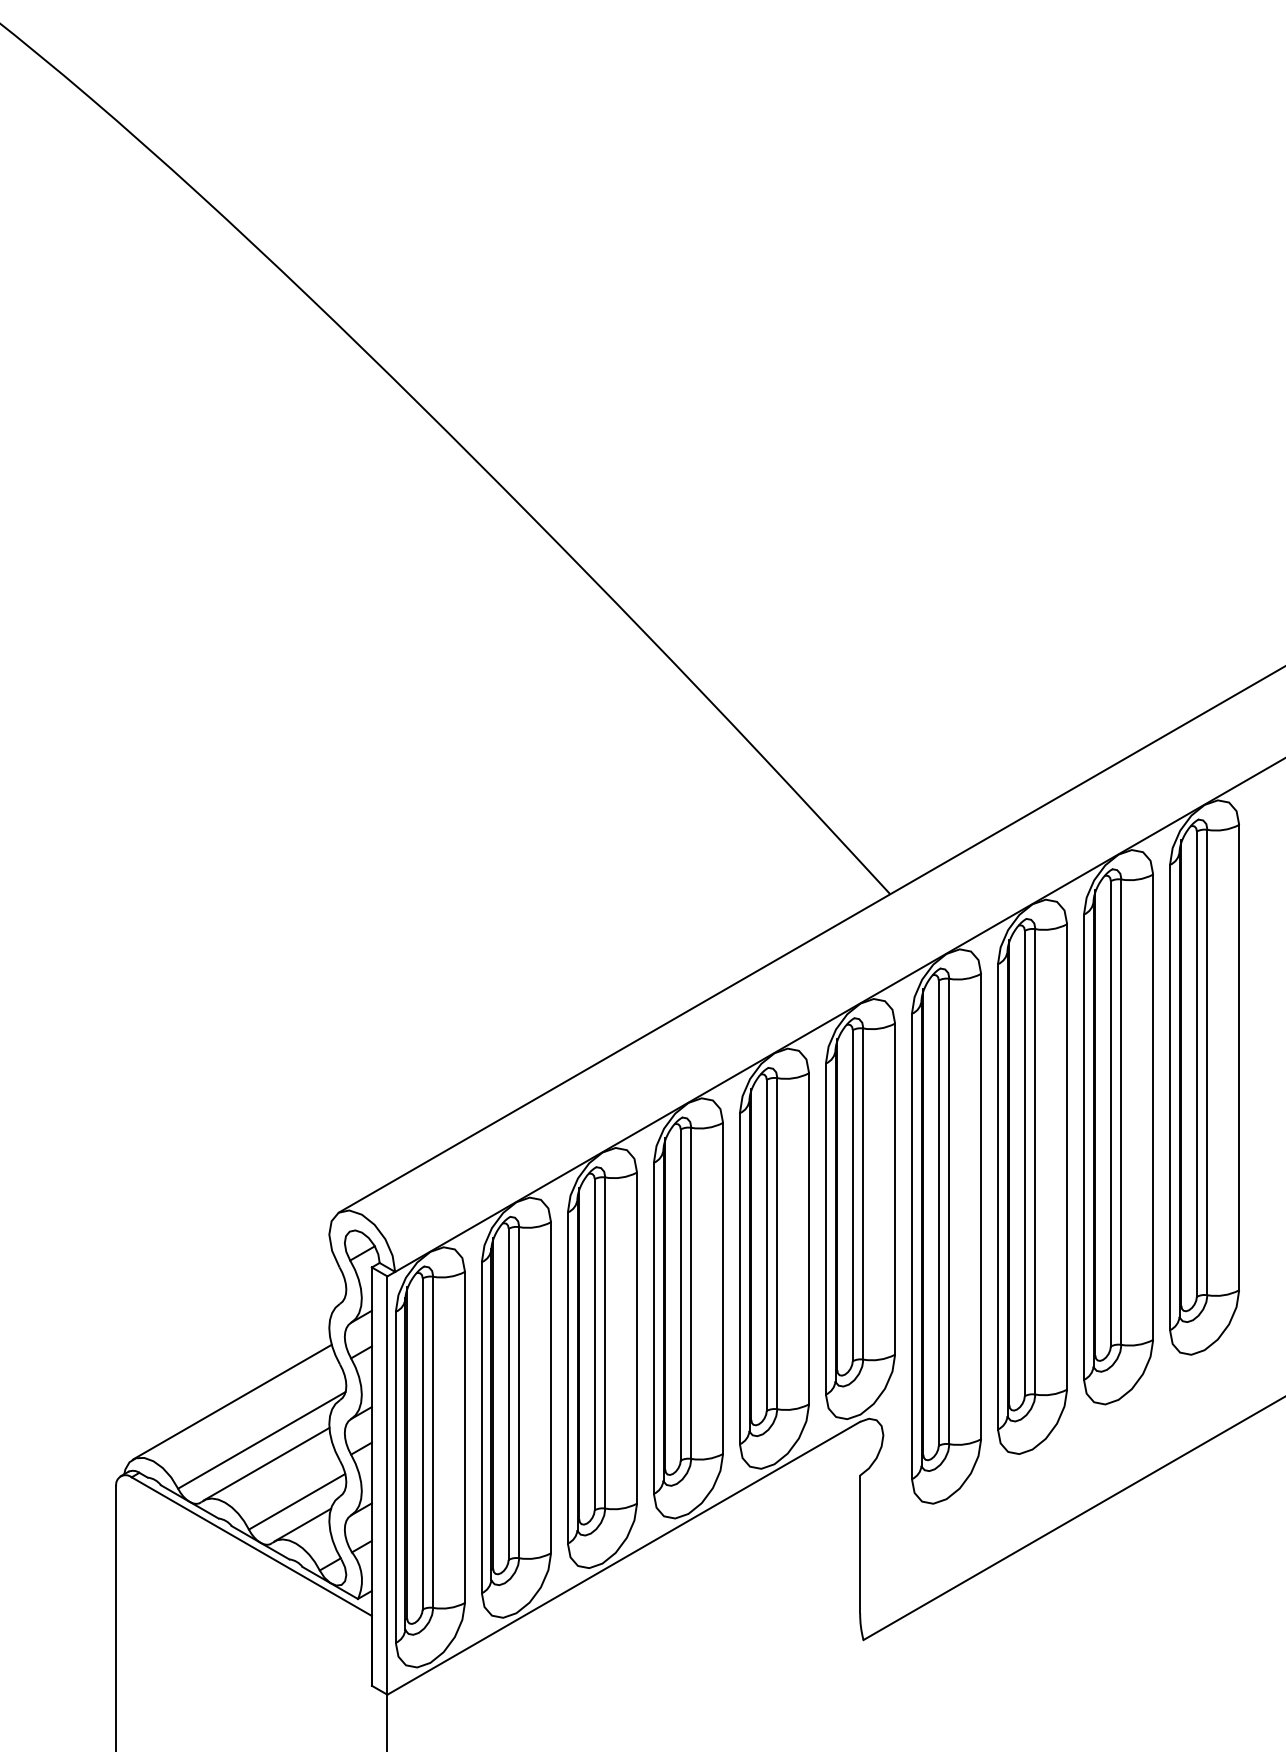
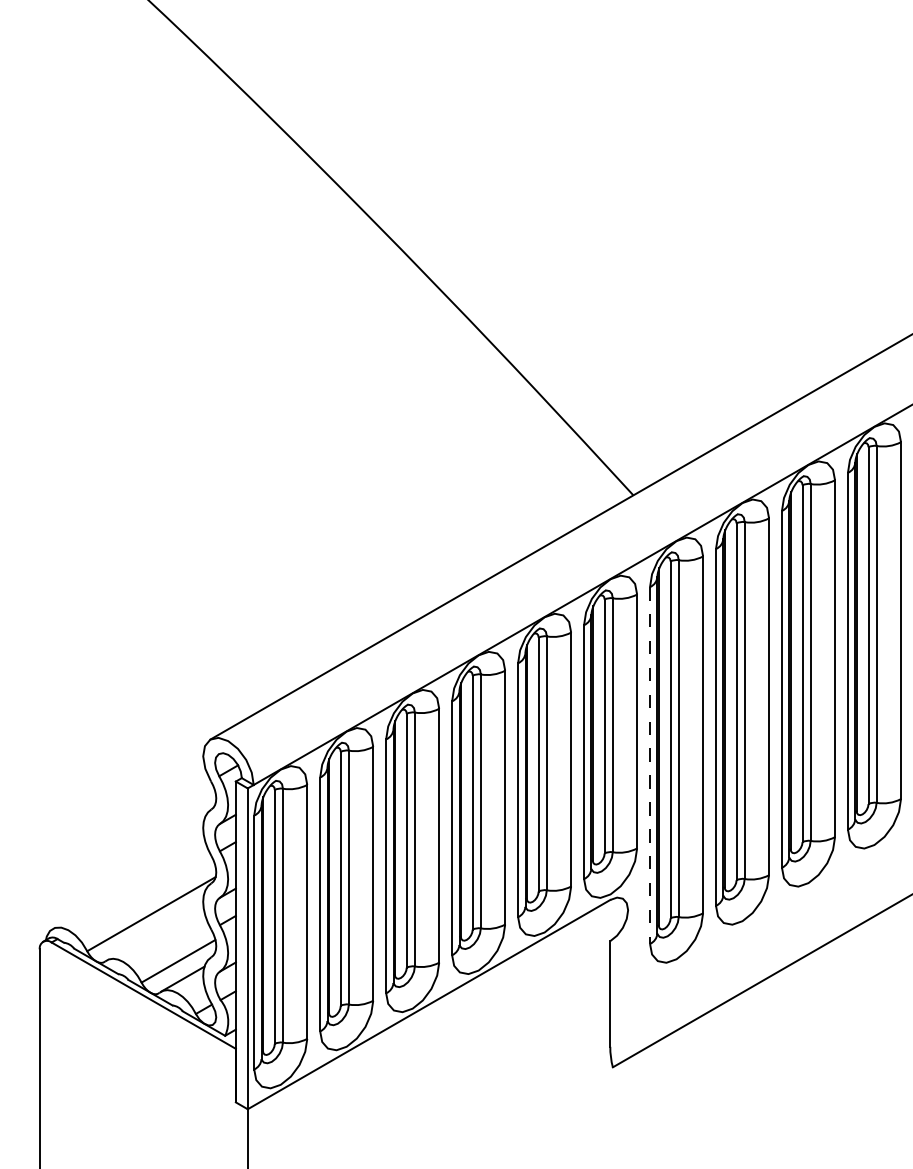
line: (911, 1246) -> (649, 765), solid -> dashed
line: (231, 1401) -> (128, 884), removed
line: (266, 1463) -> (155, 931), removed

